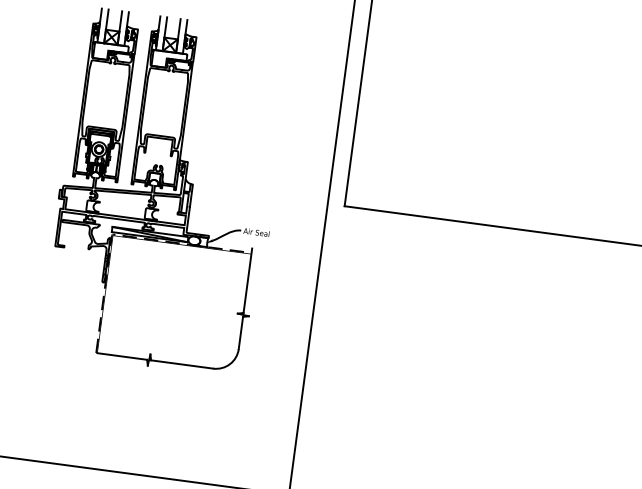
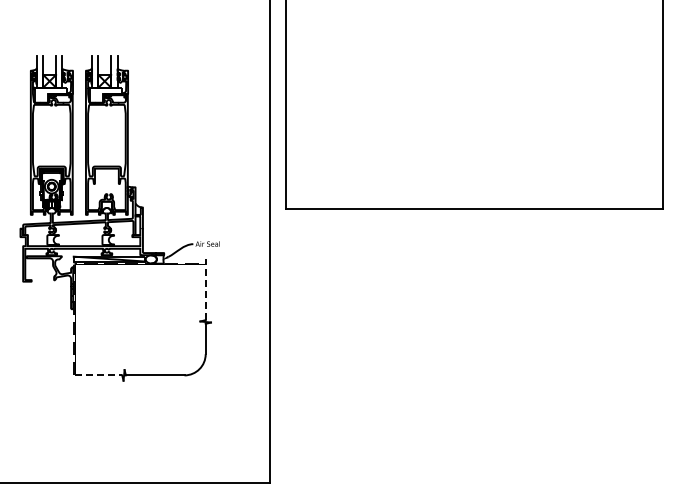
line: (247, 280) -> (205, 289), solid -> dashed
line: (123, 356) -> (99, 375), solid -> dashed

